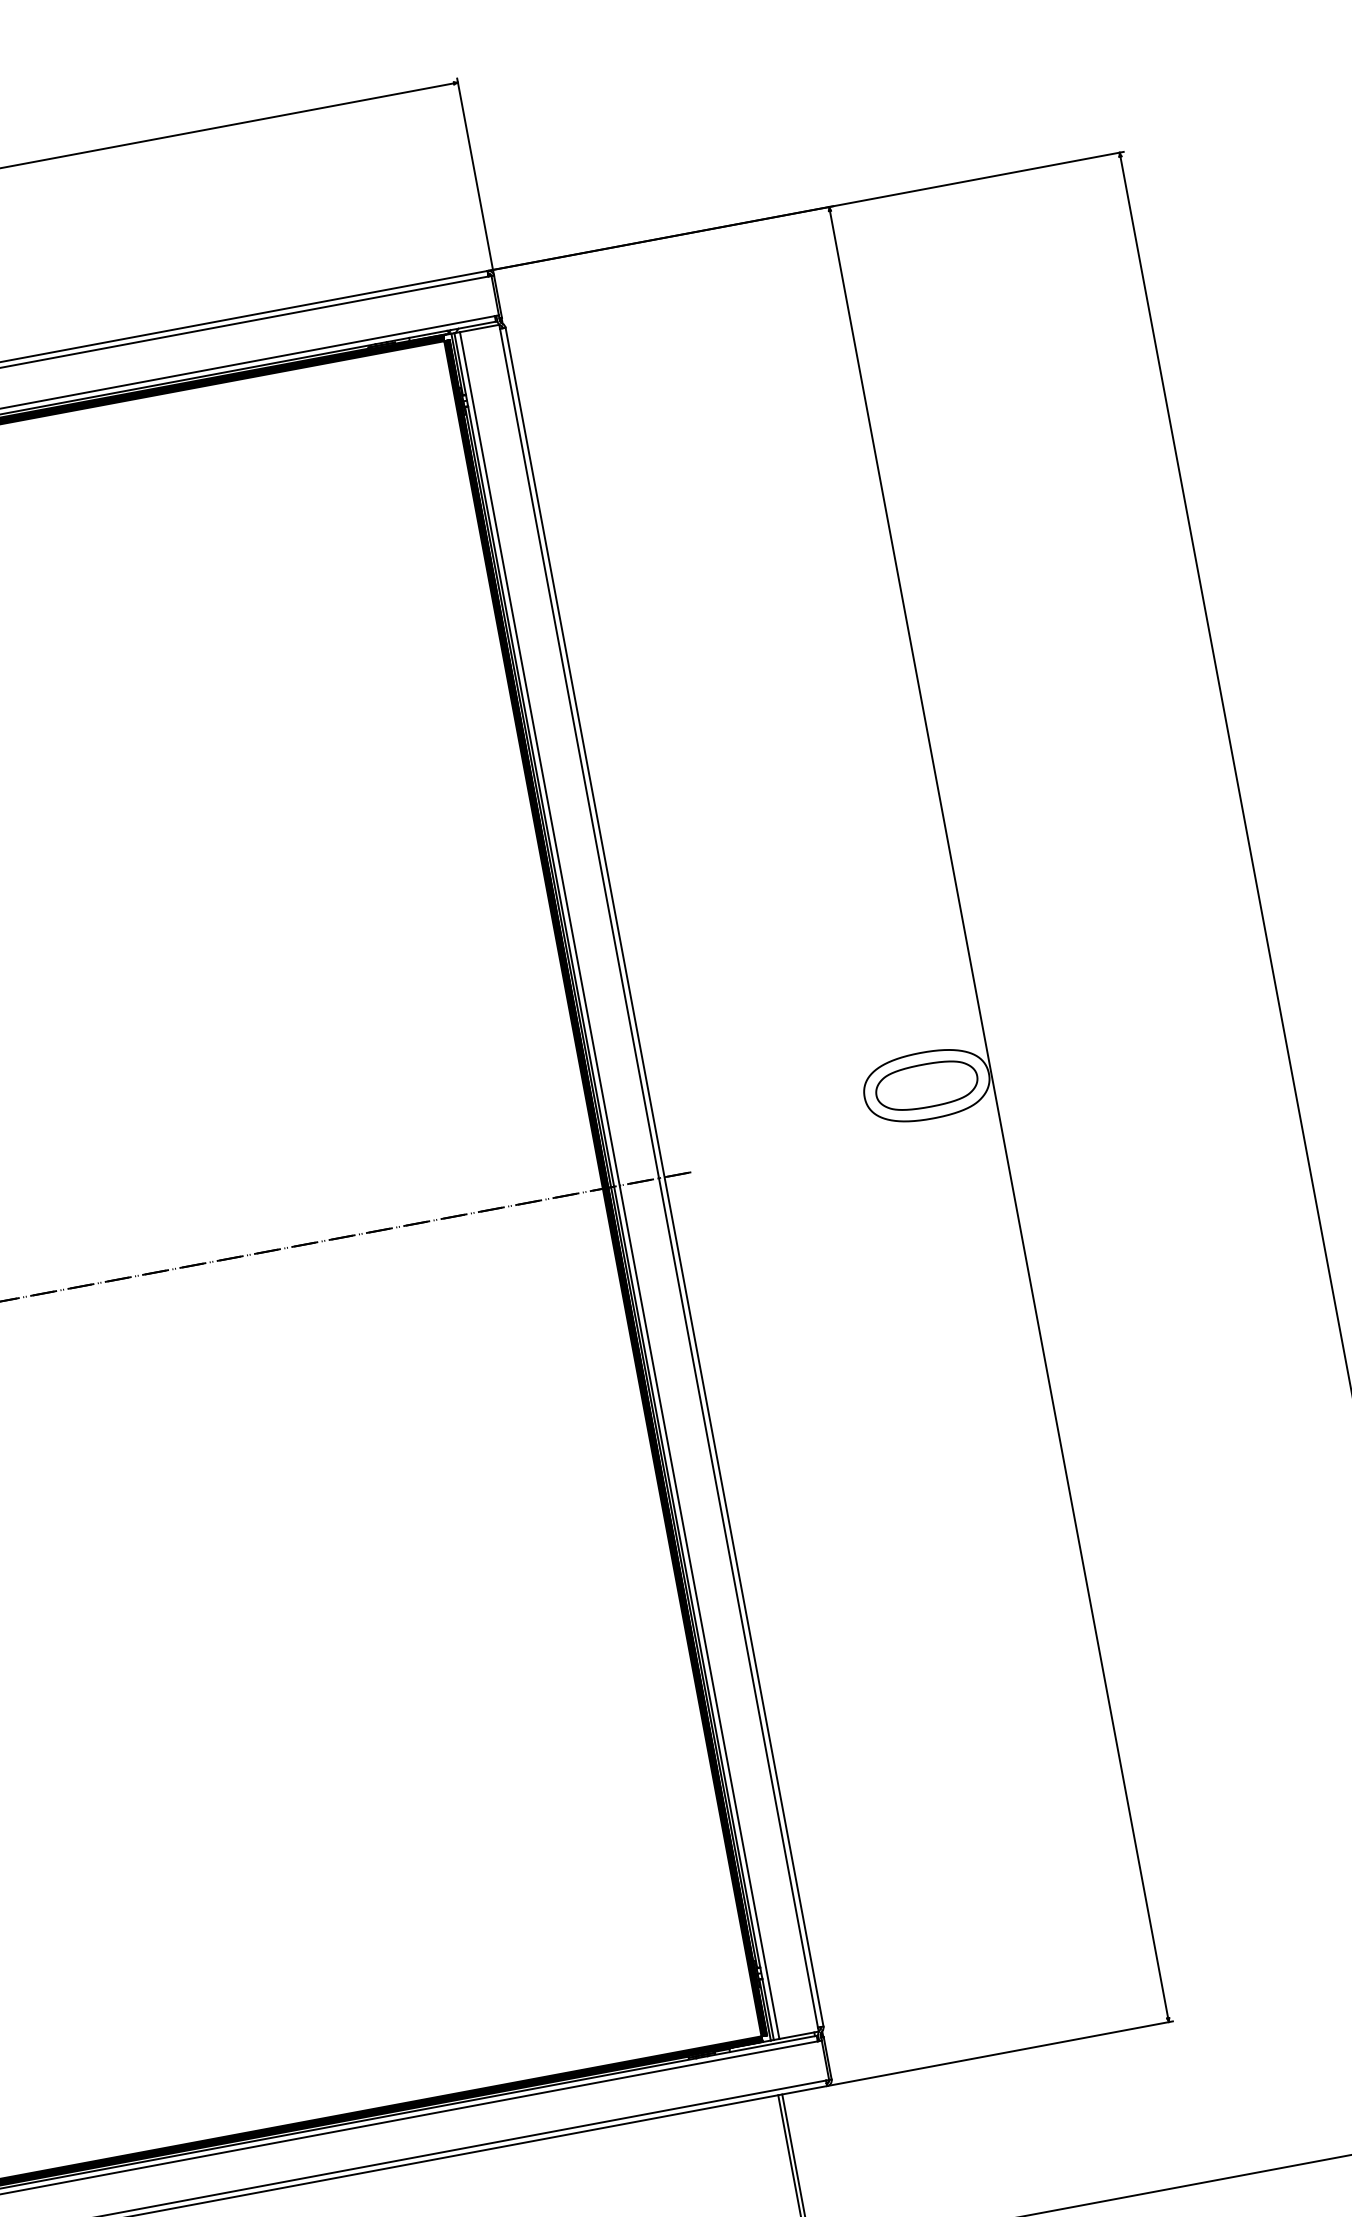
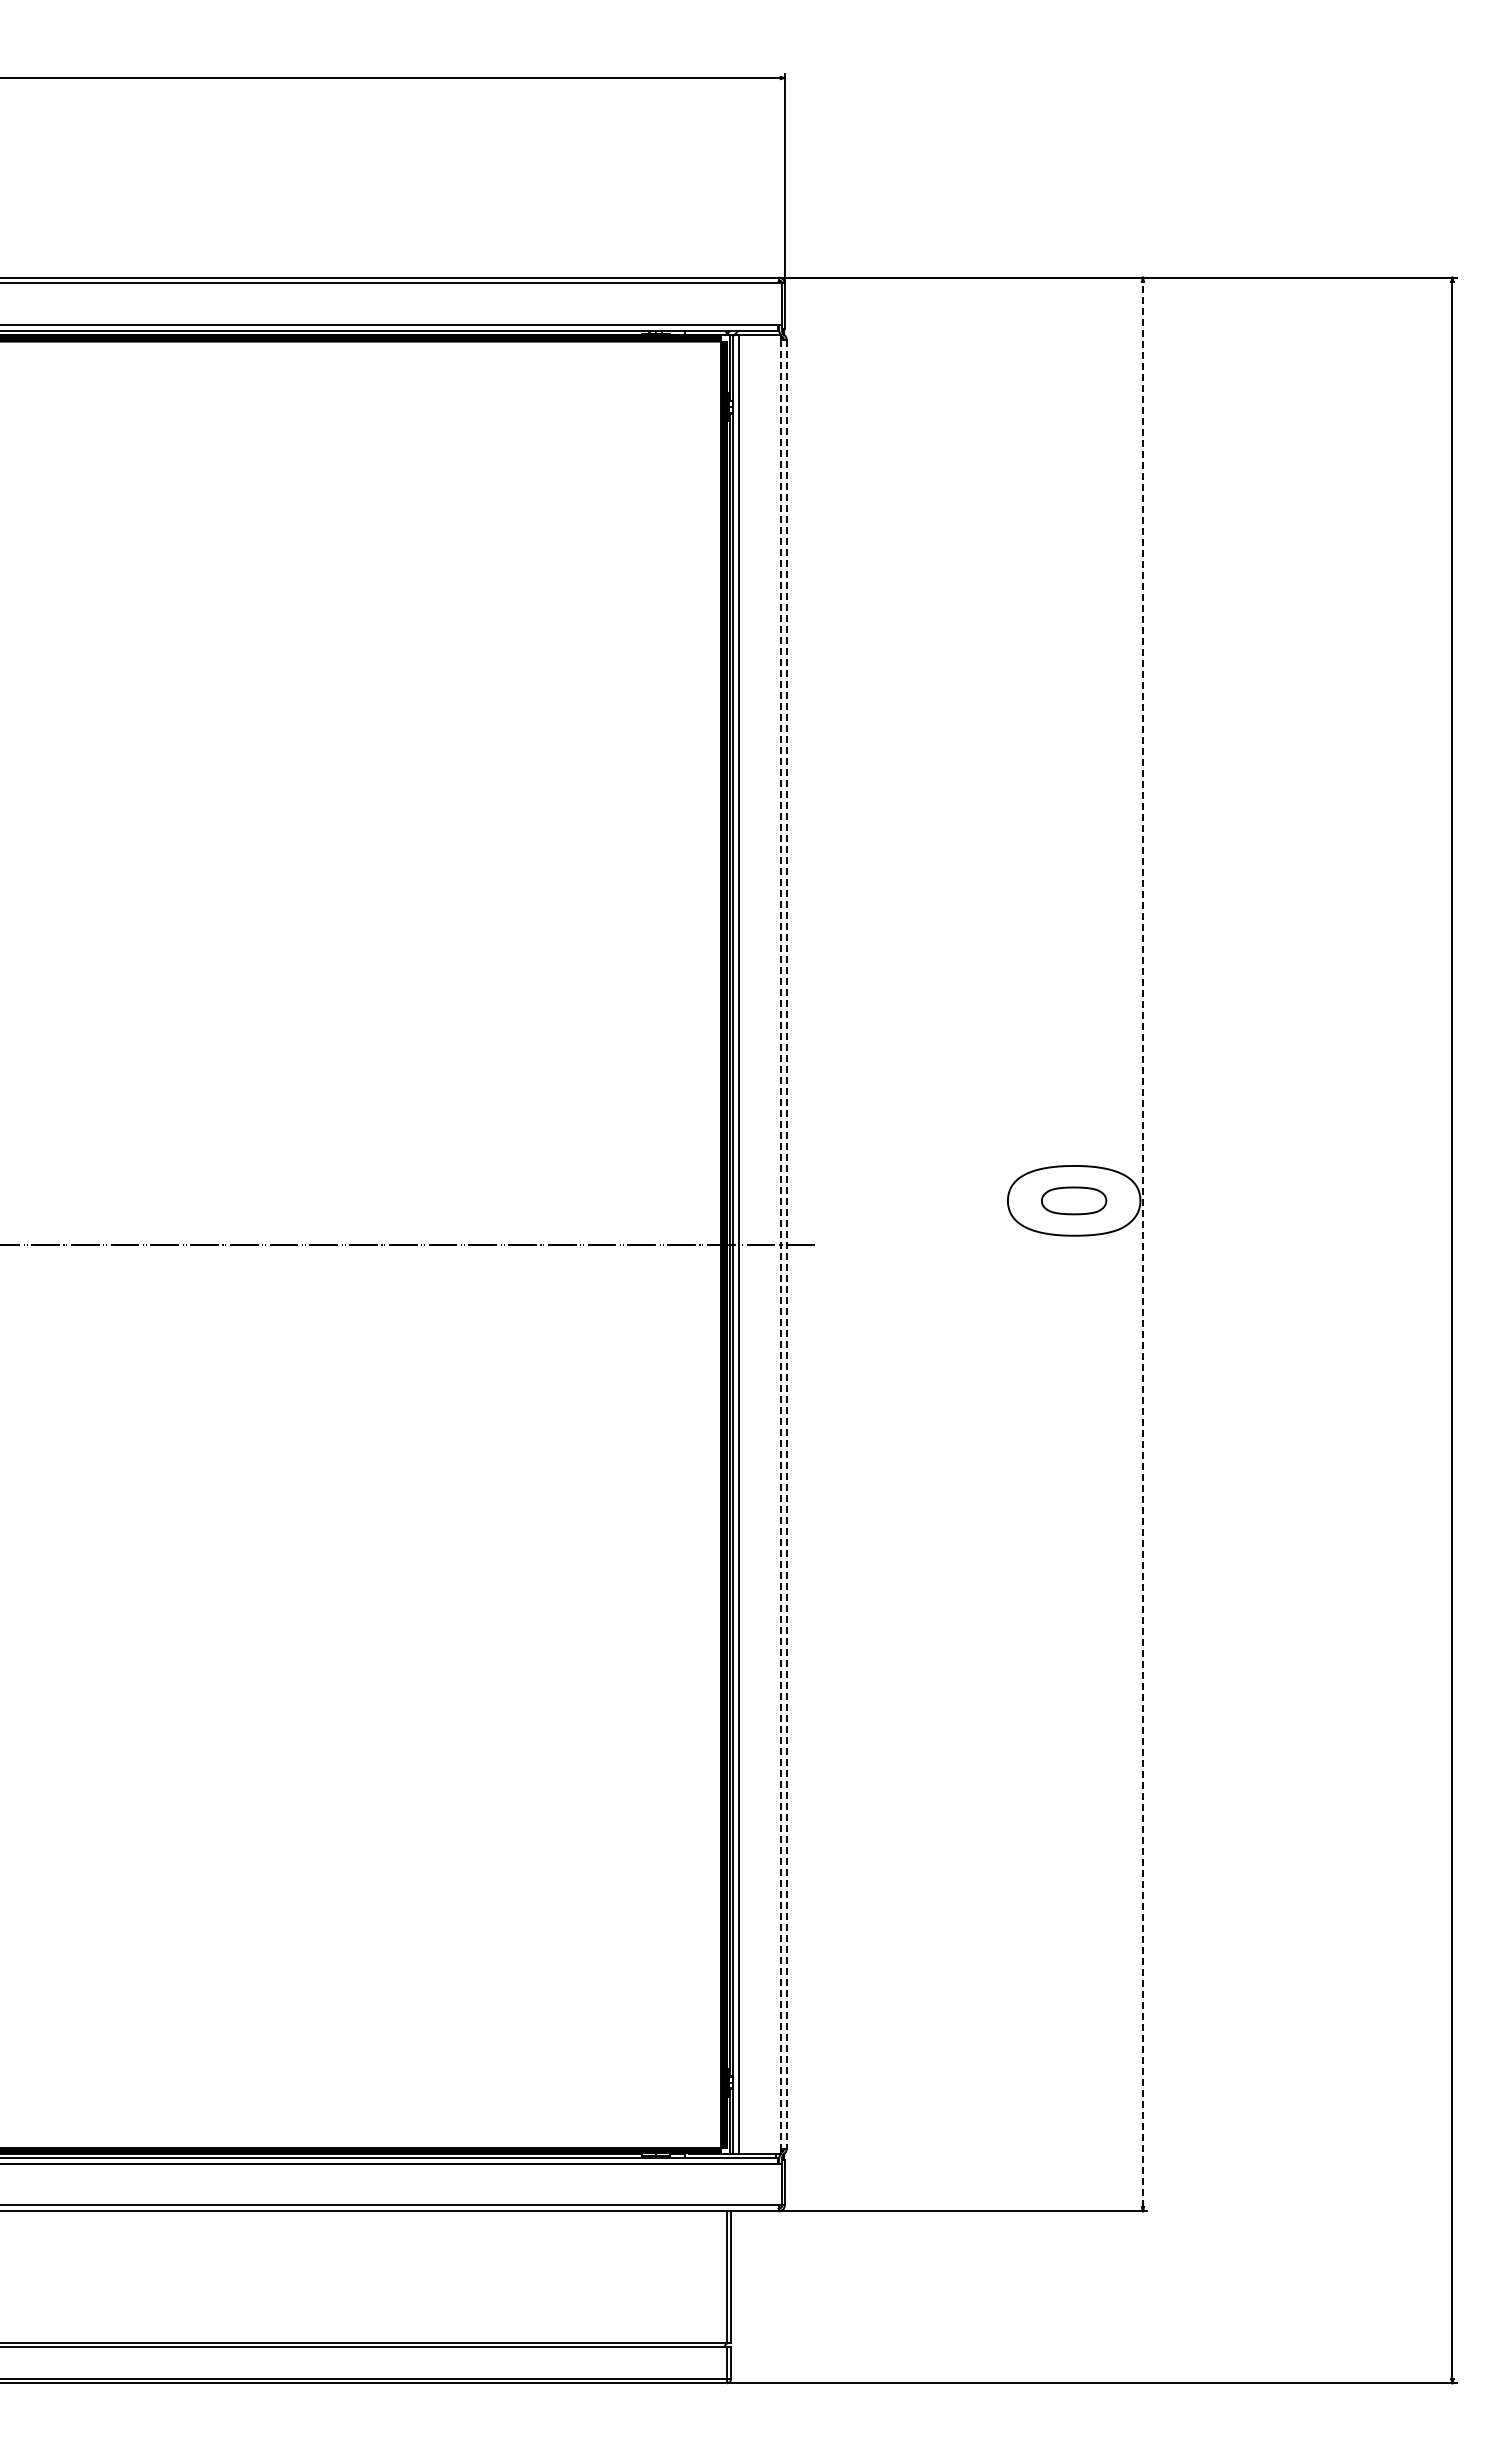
part: (926, 1085) -> (1073, 1200), size x0.6
line: (998, 1114) -> (1142, 1244), solid -> dashed
line: (664, 1177) -> (786, 1244), solid -> dashed
line: (658, 1178) -> (780, 1244), solid -> dashed

